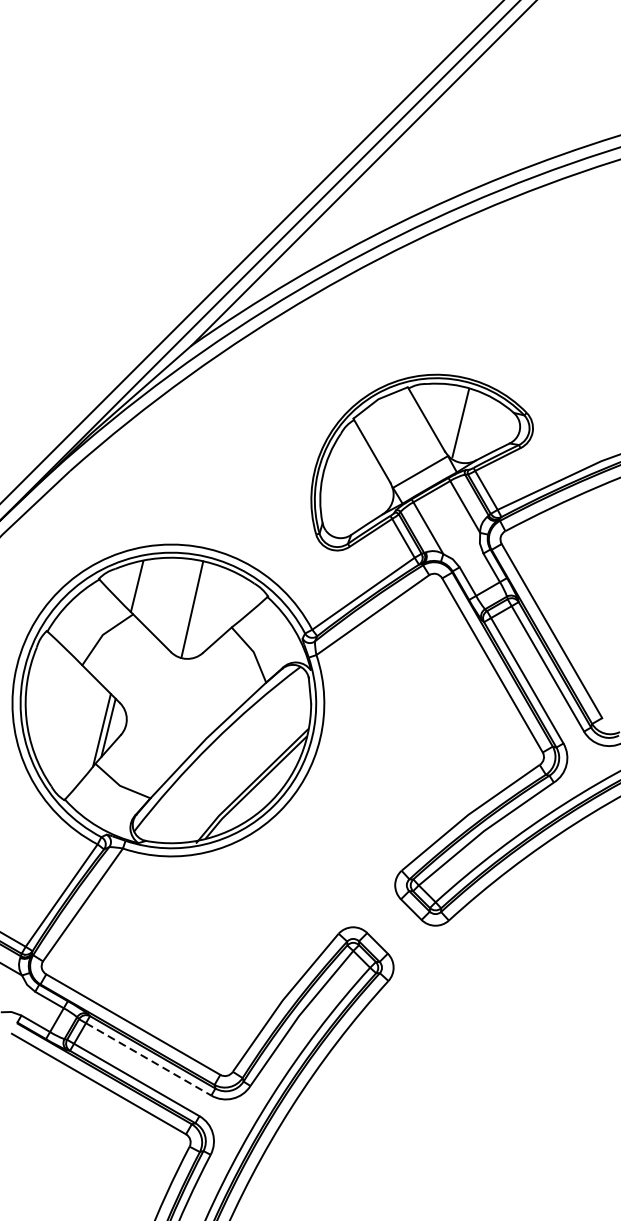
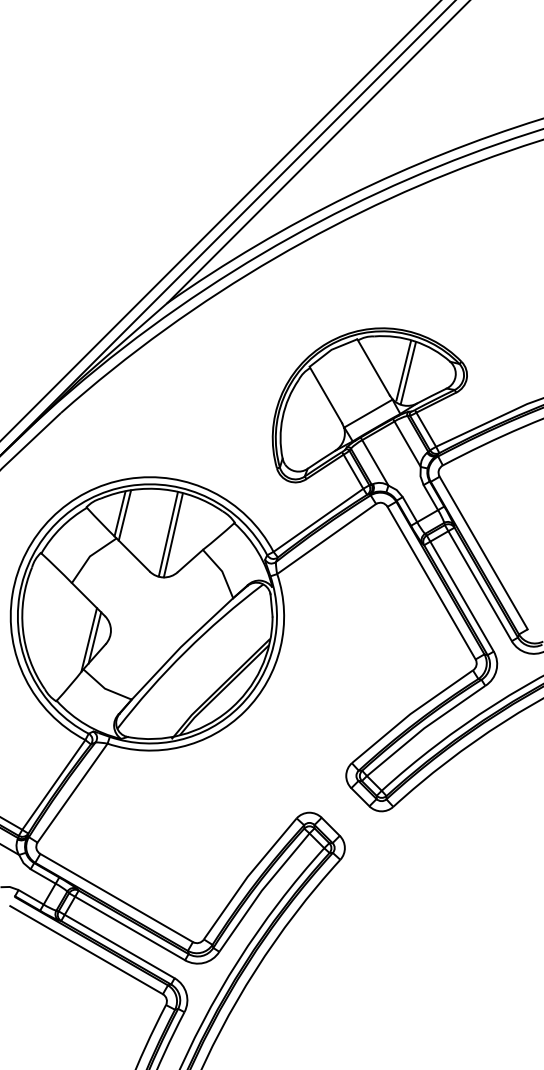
line: (466, 425) -> (408, 372), added
line: (142, 588) -> (124, 515), added
line: (197, 611) -> (172, 535), added
line: (149, 1059) -> (130, 928), dashed -> solid

